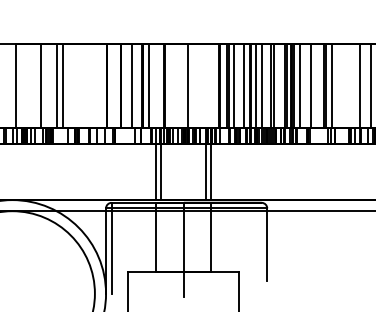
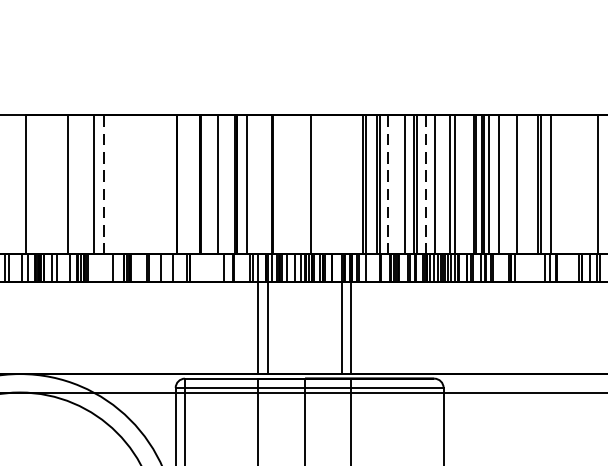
line: (63, 86) -> (104, 185), solid -> dashed
line: (233, 86) -> (387, 185), solid -> dashed
line: (256, 86) -> (425, 185), solid -> dashed

